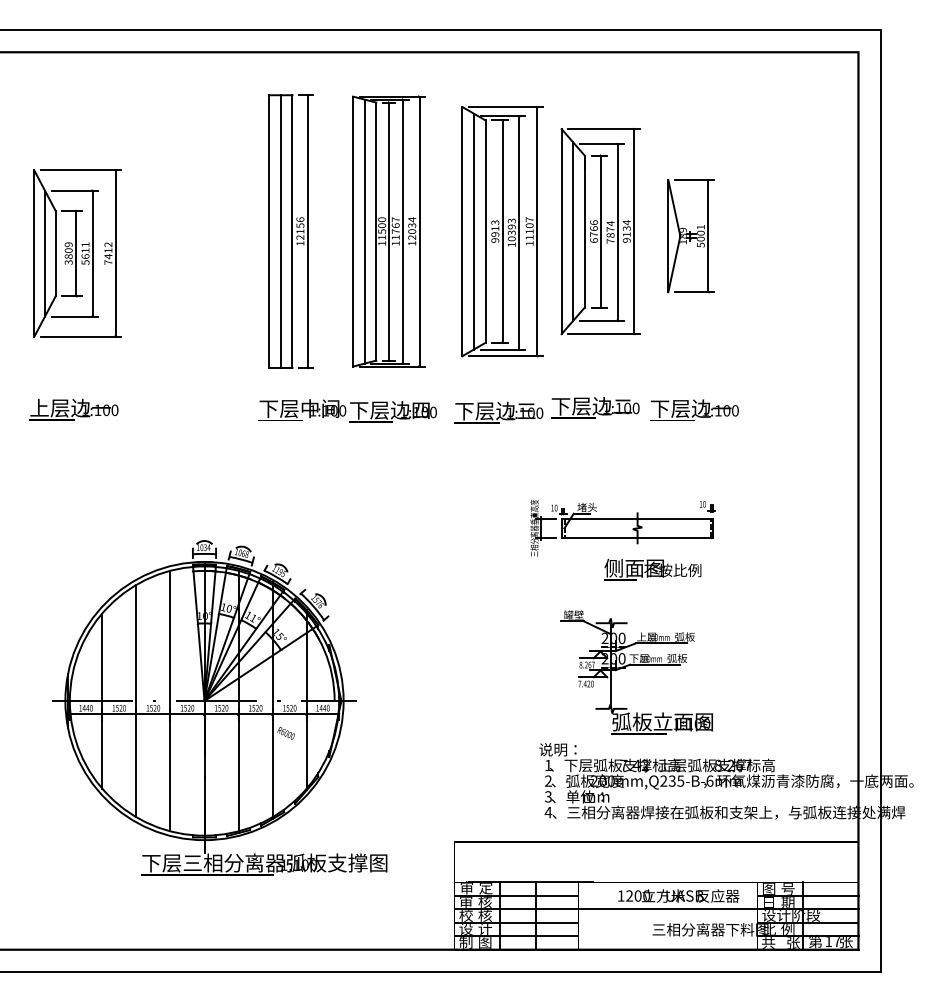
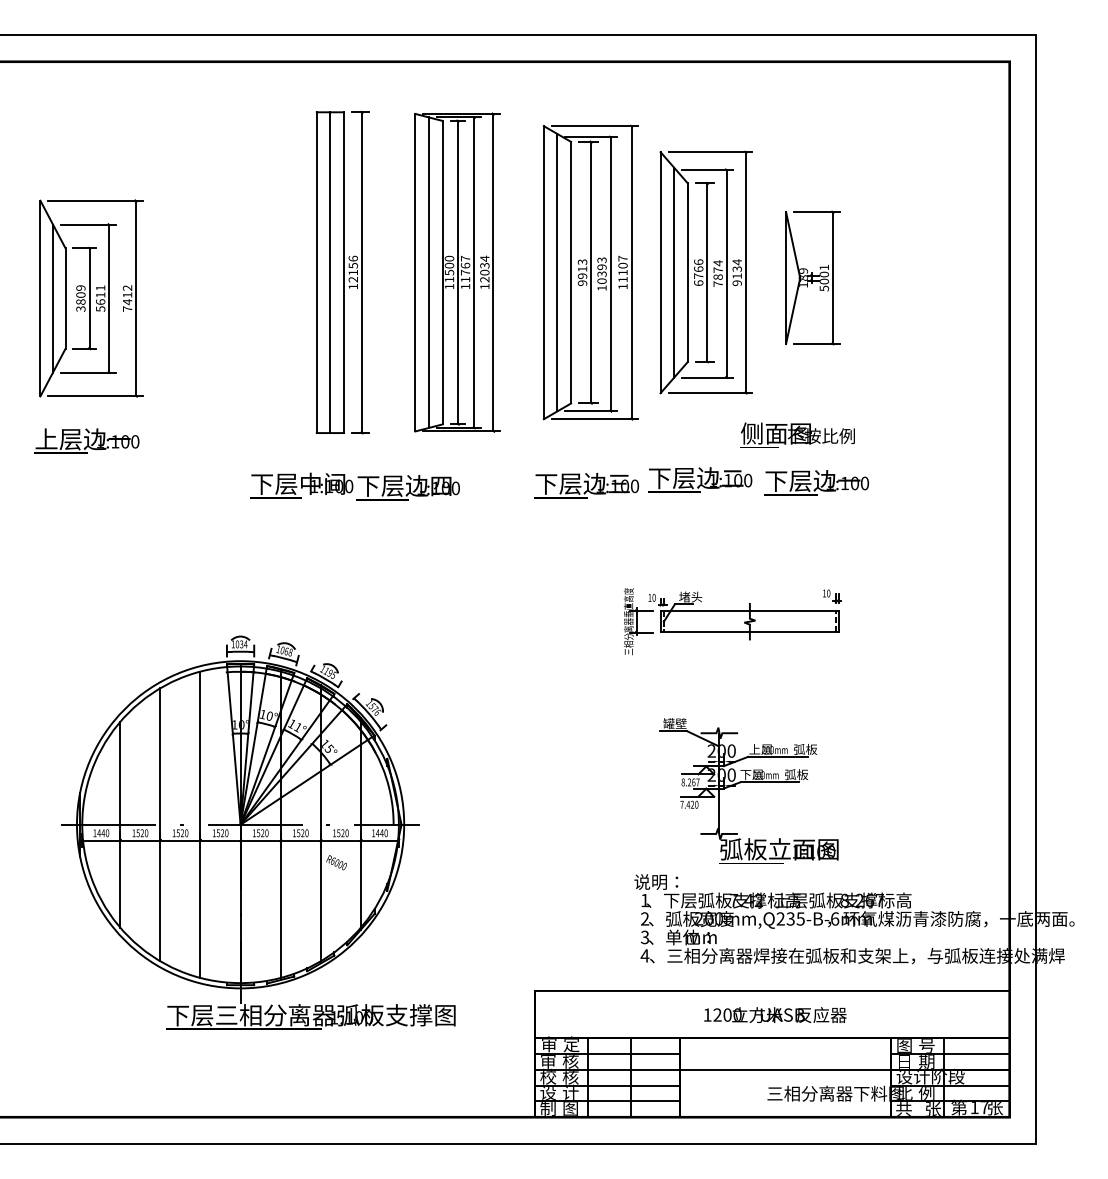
text: (73, 409) -> (86, 440), moved
text: (347, 410) -> (354, 486), moved
text: (652, 569) -> (797, 434), moved
text: (678, 895) -> (775, 1014), moved

